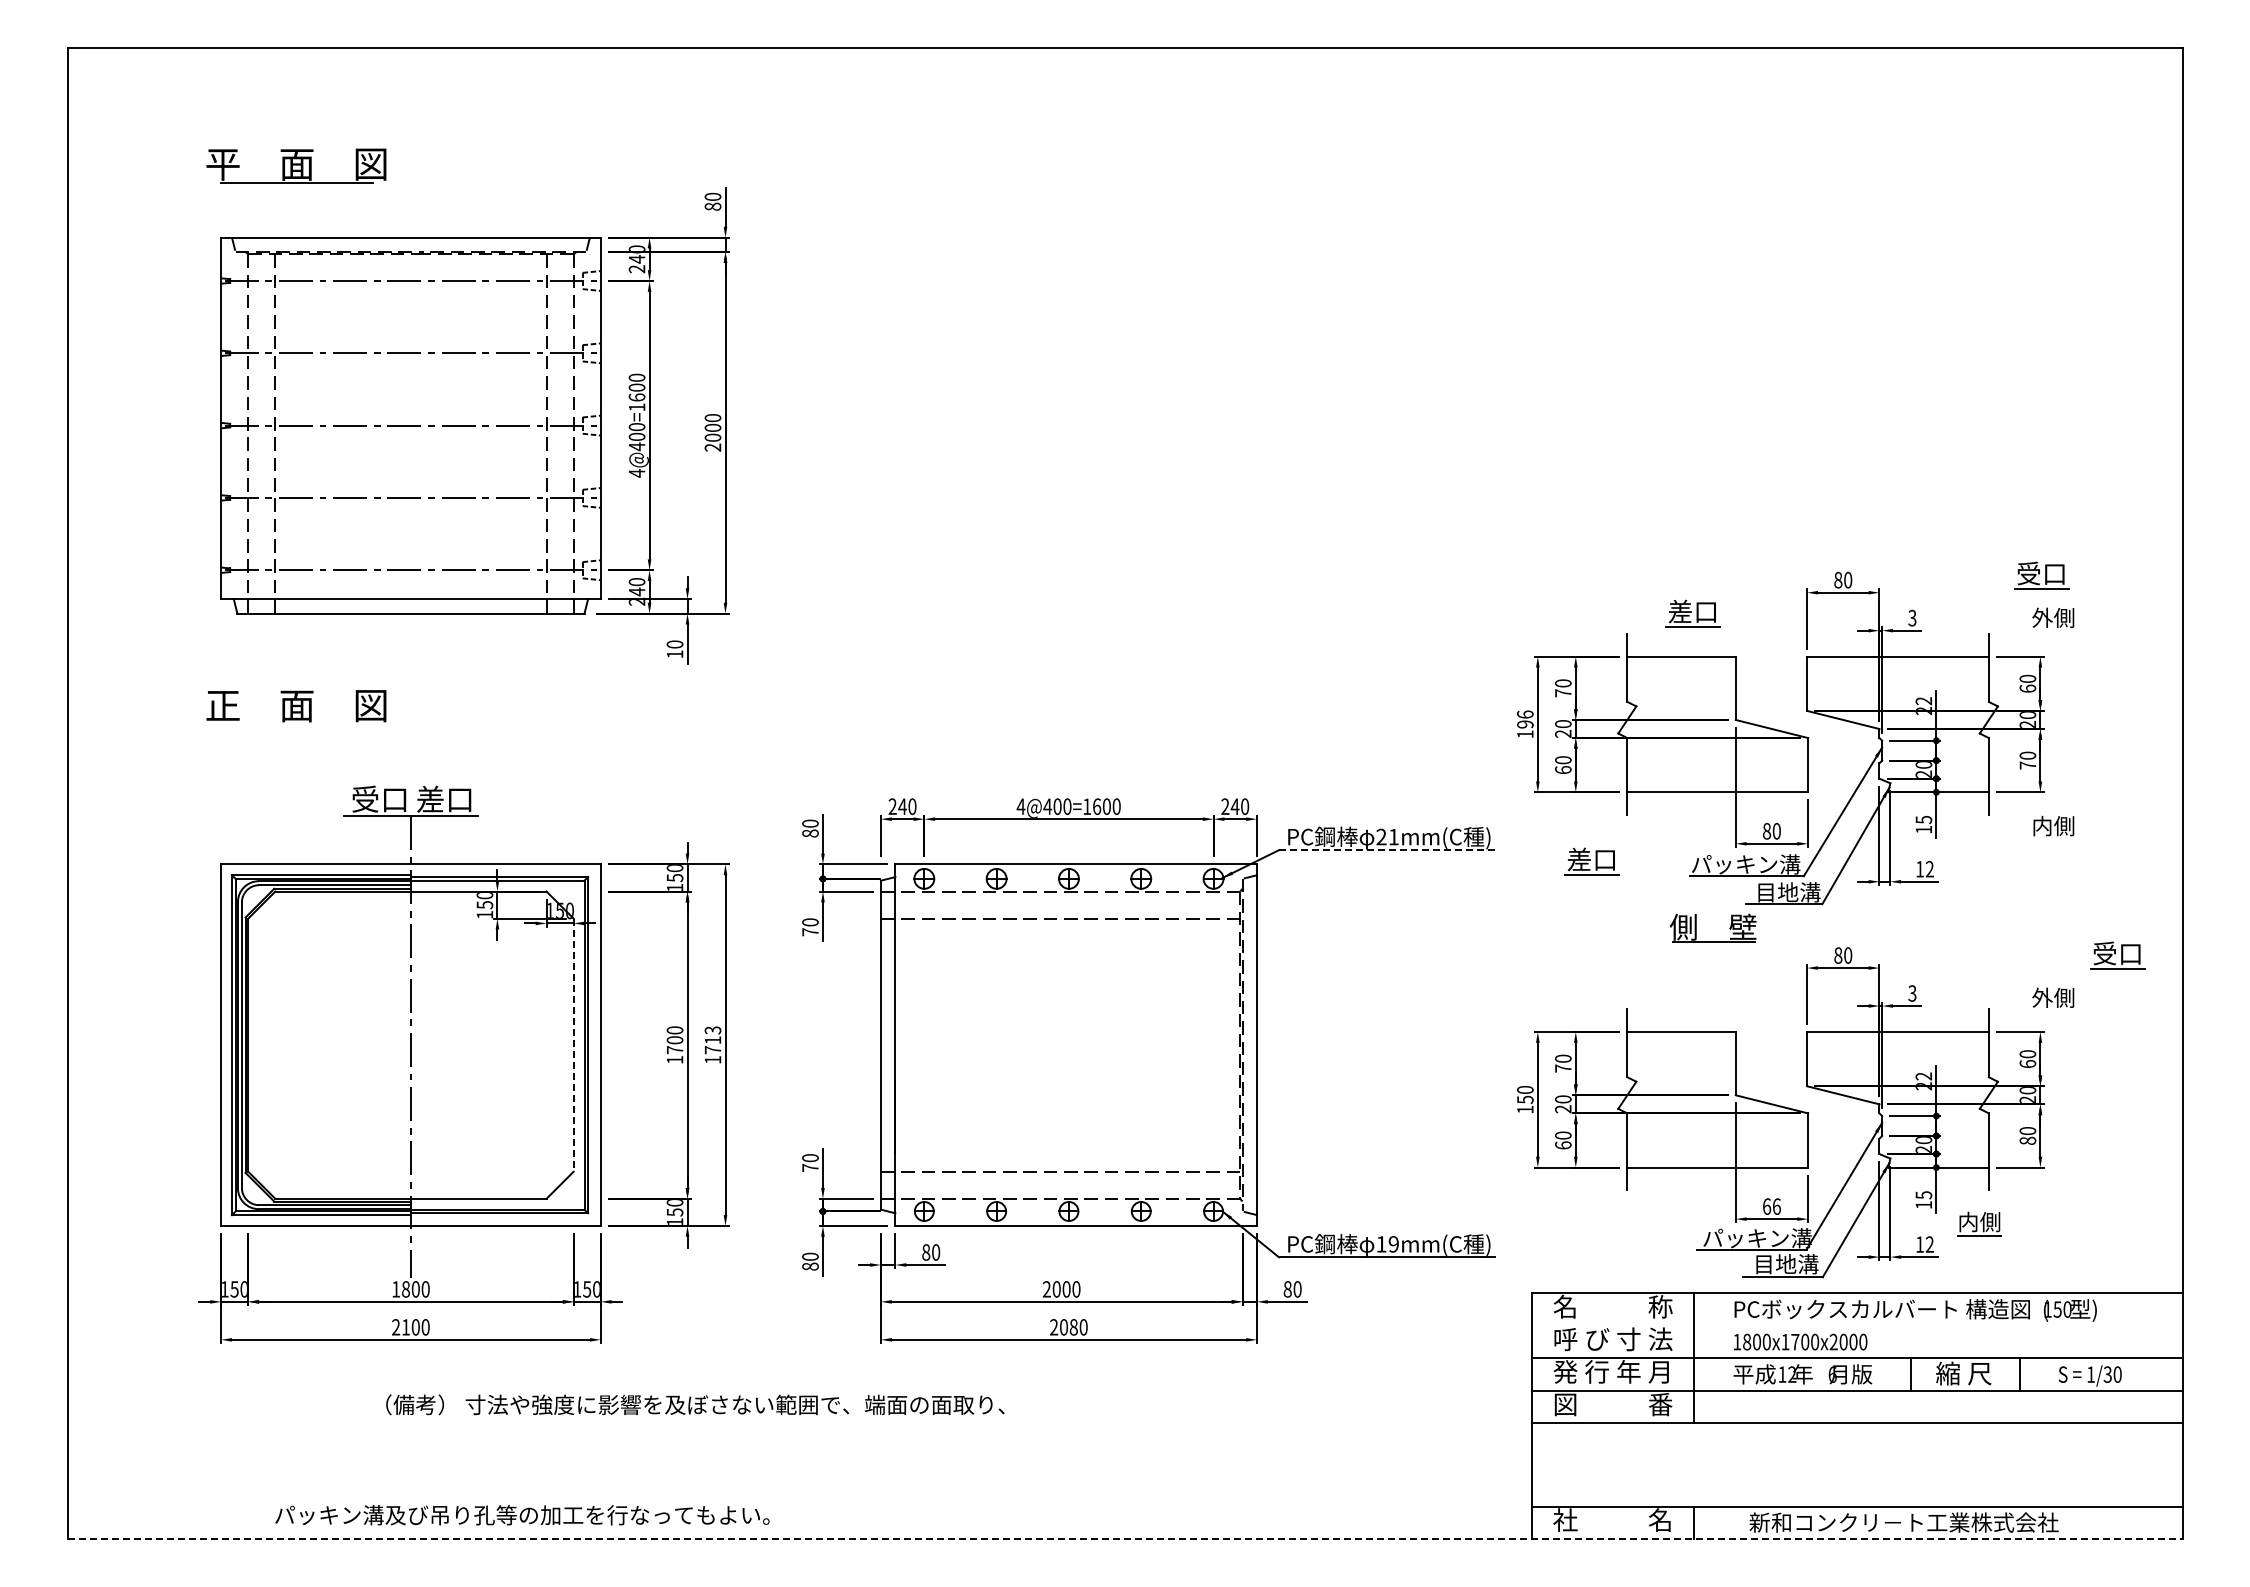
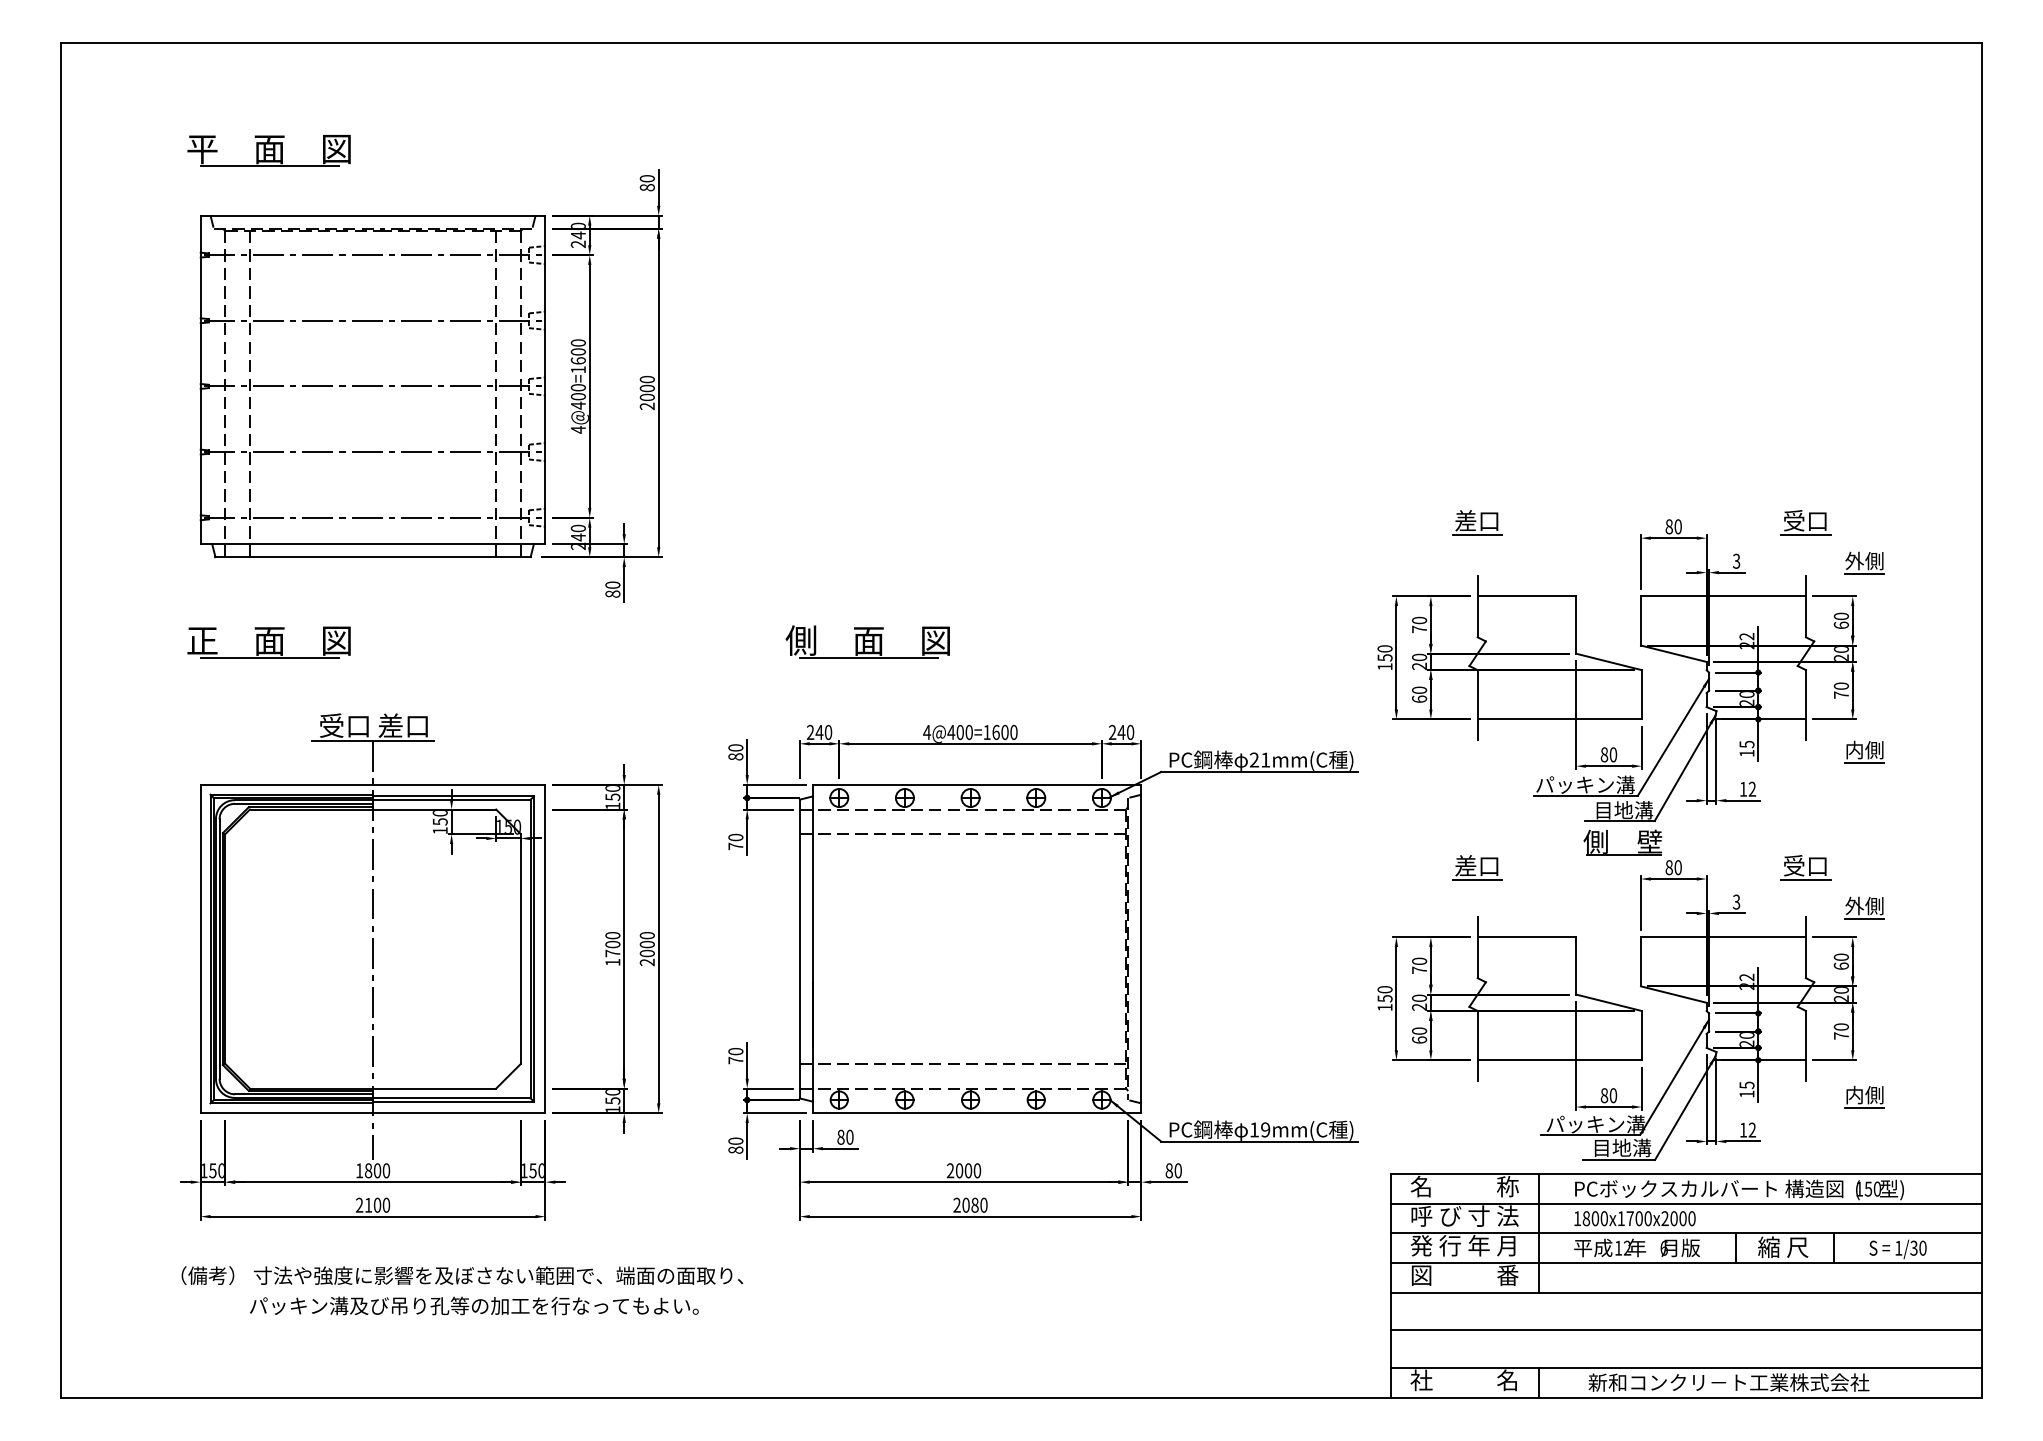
part: (2041, 575) -> (1805, 522), moved
part: (1692, 613) -> (1476, 522), moved
line: (2053, 631) -> (1864, 573), added
text: (674, 654) -> (612, 594), 10 -> 80
part: (955, 706) -> (867, 641), added
text: (1525, 719) -> (1385, 653), 196 -> 150
line: (297, 724) -> (270, 657), added
line: (2053, 839) -> (1864, 762), added
line: (1386, 850) -> (1258, 772), dashed -> solid
part: (1591, 861) -> (1476, 867), moved
part: (1713, 941) -> (1623, 854), moved
part: (2117, 955) -> (1805, 867), moved
line: (2053, 1011) -> (1864, 918), added
line: (573, 1045) -> (520, 949), dashed -> solid
text: (712, 1045) -> (646, 949), 1713 -> 2000
text: (2027, 1140) -> (1841, 1035), 80 -> 70
text: (1771, 1206) -> (1608, 1095), 66 -> 80
part: (1979, 1223) -> (1864, 1096), moved
line: (1856, 1325) -> (1685, 1203), added
text: (695, 1404) -> (462, 1275), moved
line: (1856, 1465) -> (1685, 1330), added
text: (522, 1515) -> (474, 1306), moved
line: (1125, 1539) -> (1021, 1397), dashed -> solid

